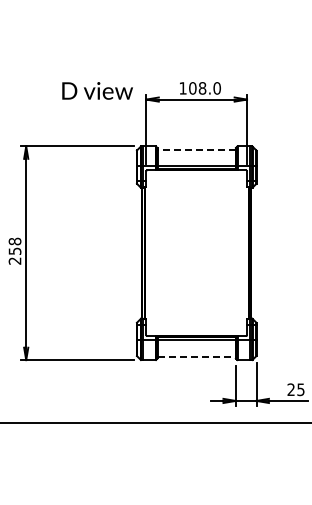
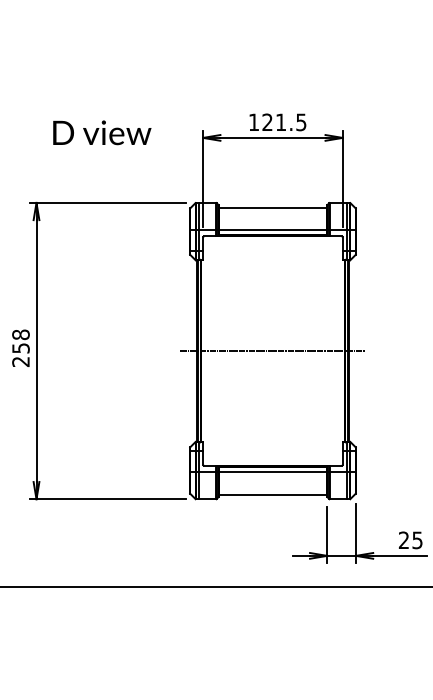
text: (204, 88) -> (283, 122), 108.0 -> 121.5
text: (97, 90) -> (102, 132), moved
line: (196, 149) -> (272, 207), dashed -> solid
line: (196, 253) -> (272, 351), added
line: (197, 356) -> (274, 494), dashed -> solid

